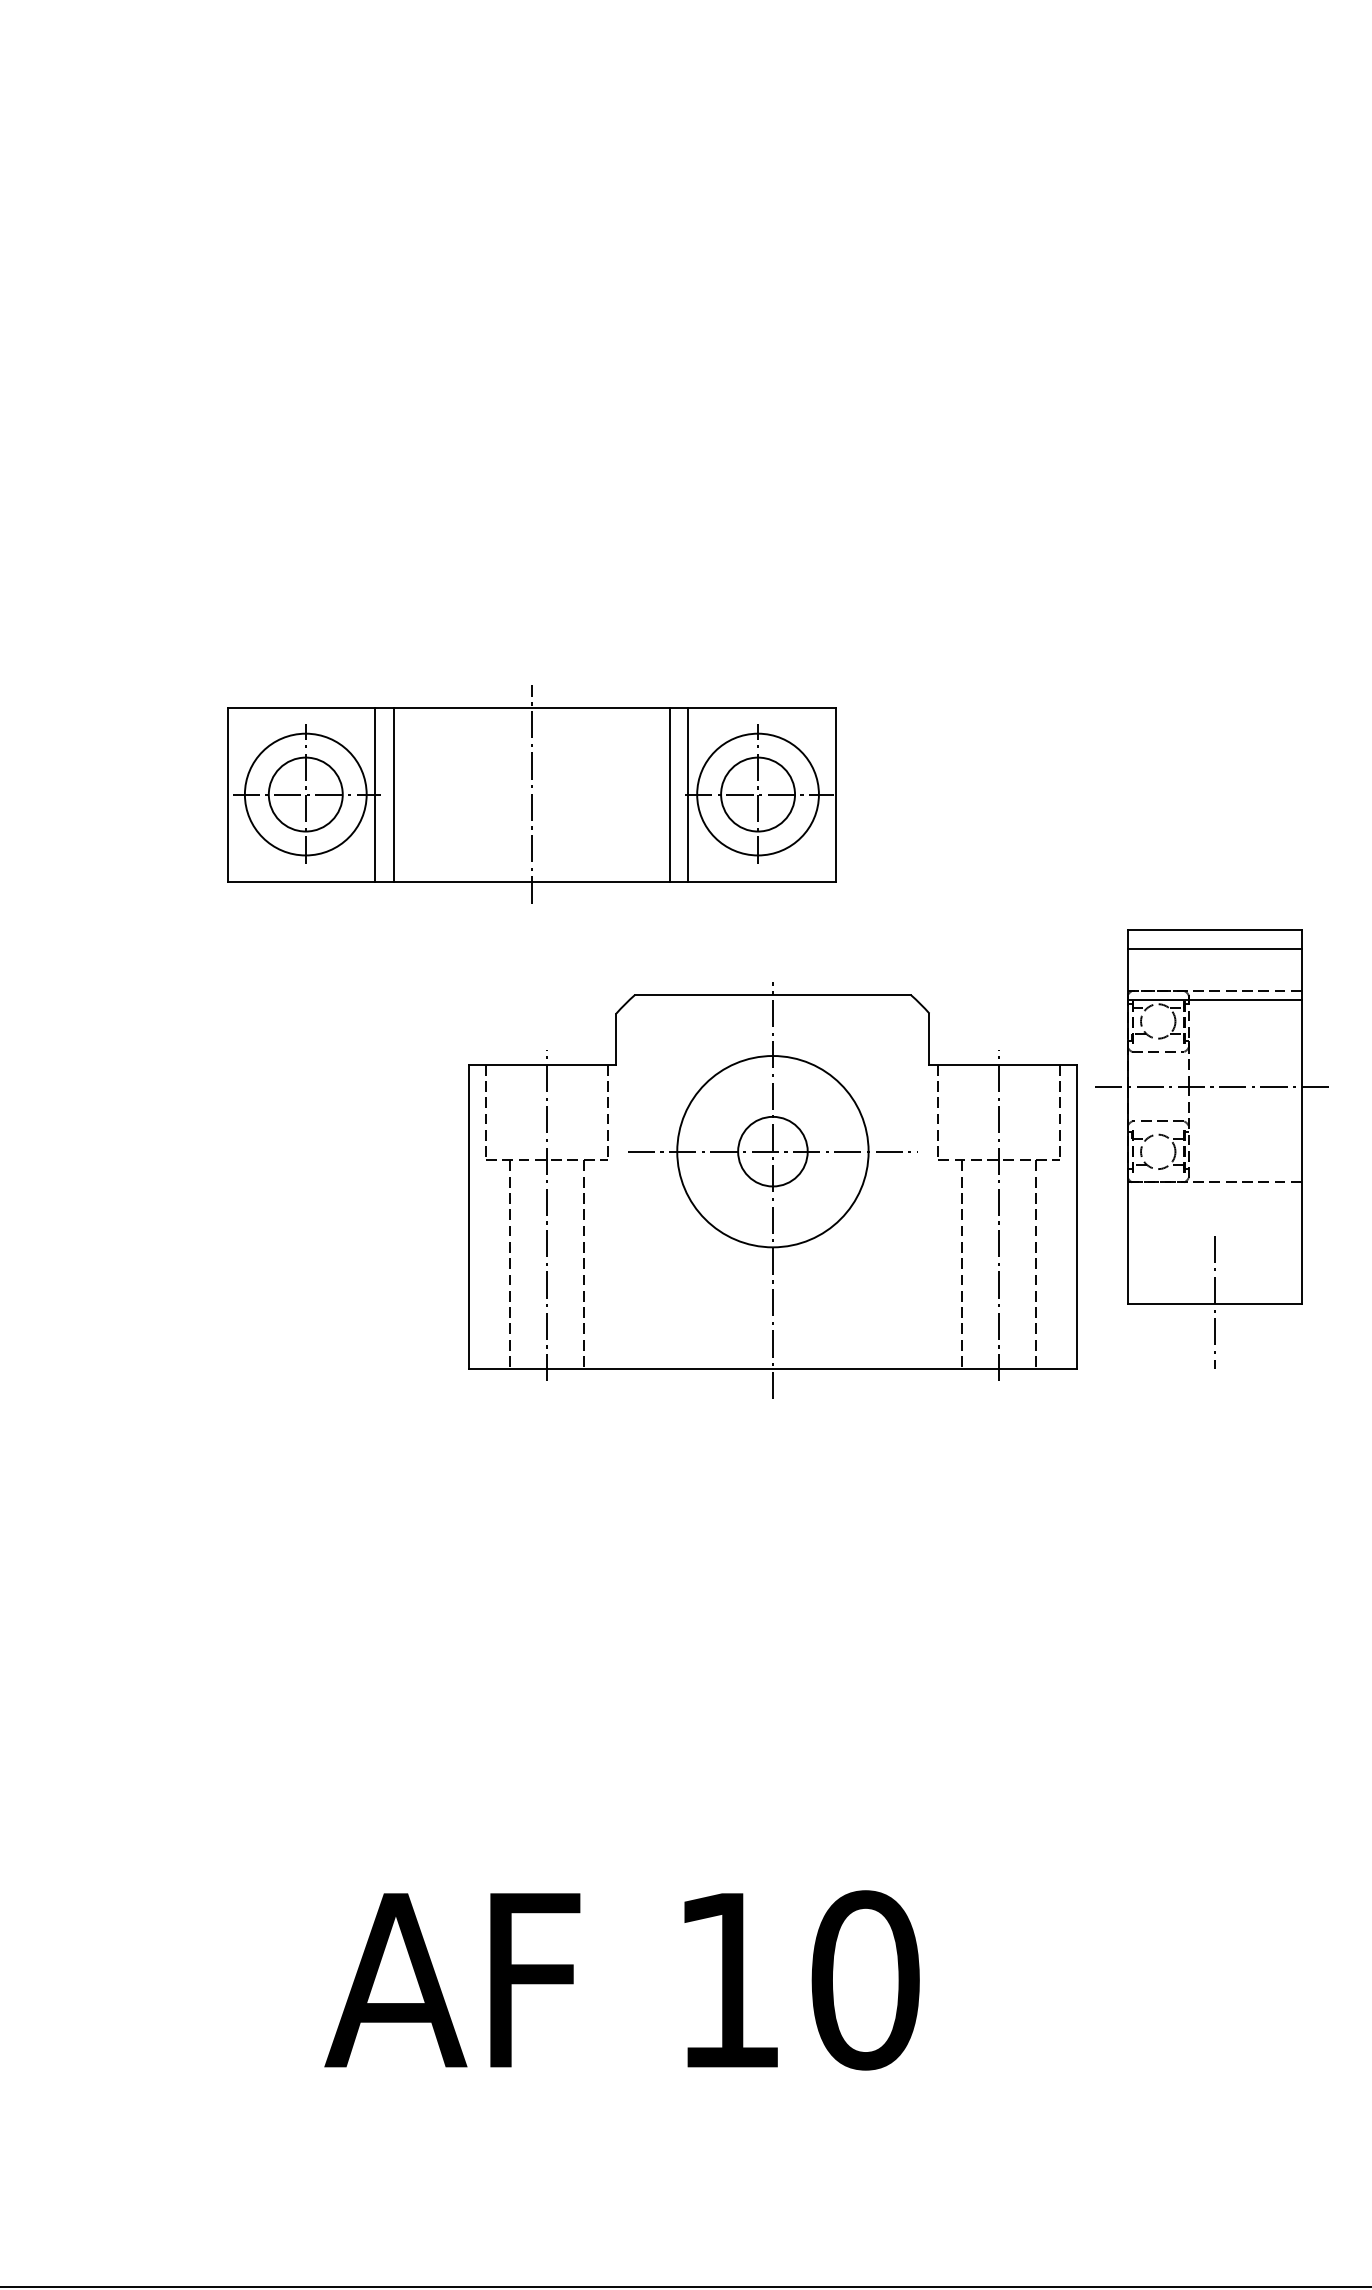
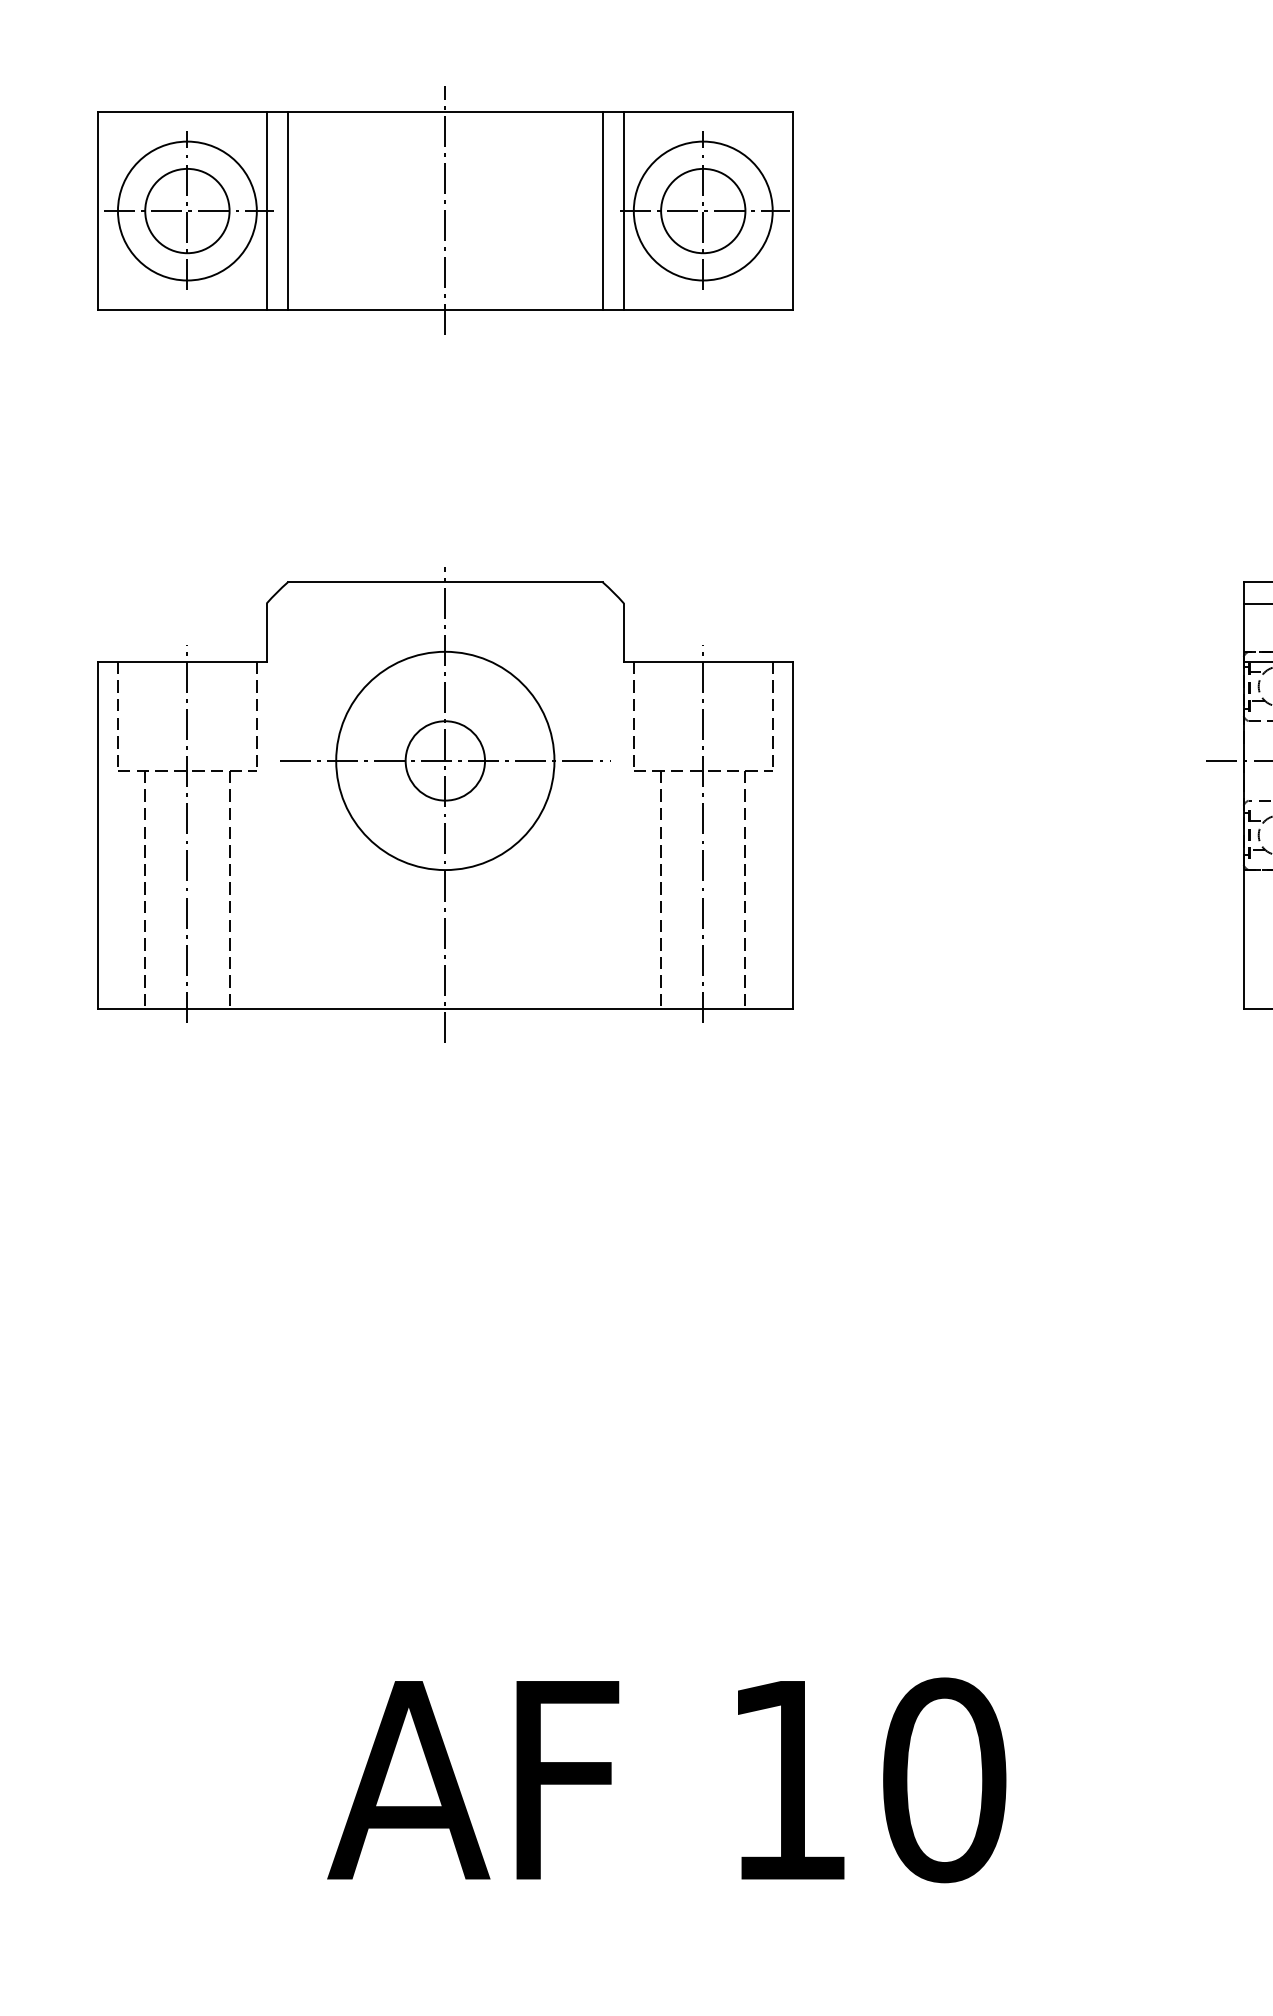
part: (531, 794) -> (444, 210), moved
part: (772, 1190) -> (444, 805), moved

